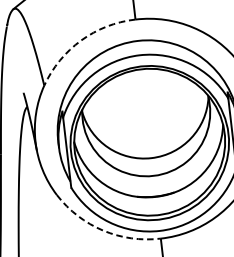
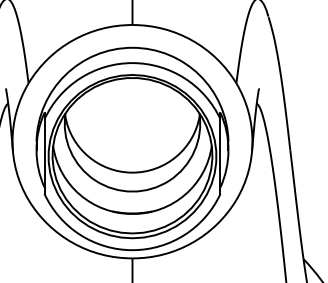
arc: (80, 40) -> (72, 40), dashed -> solid
arc: (102, 230) -> (72, 242), dashed -> solid

